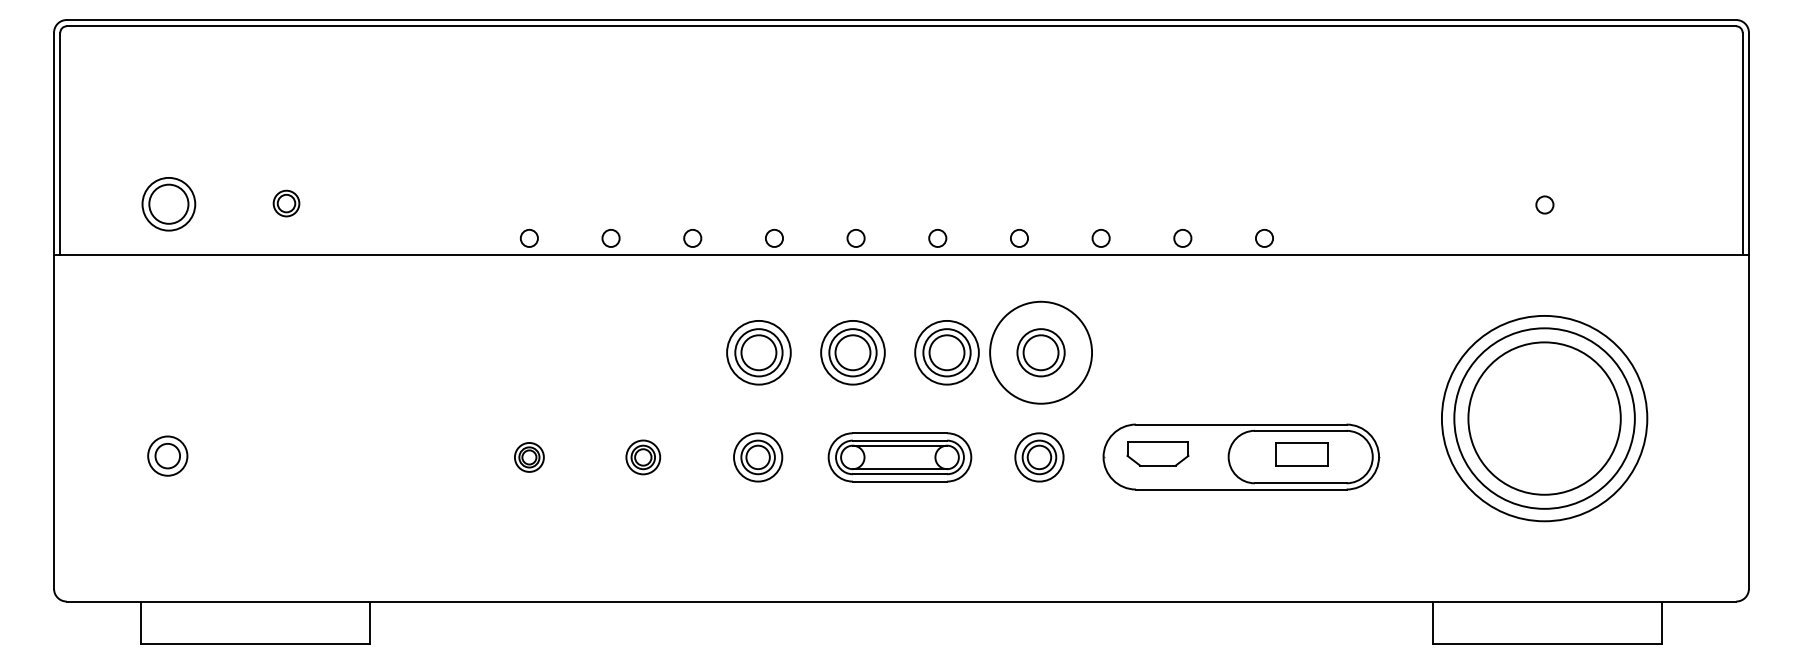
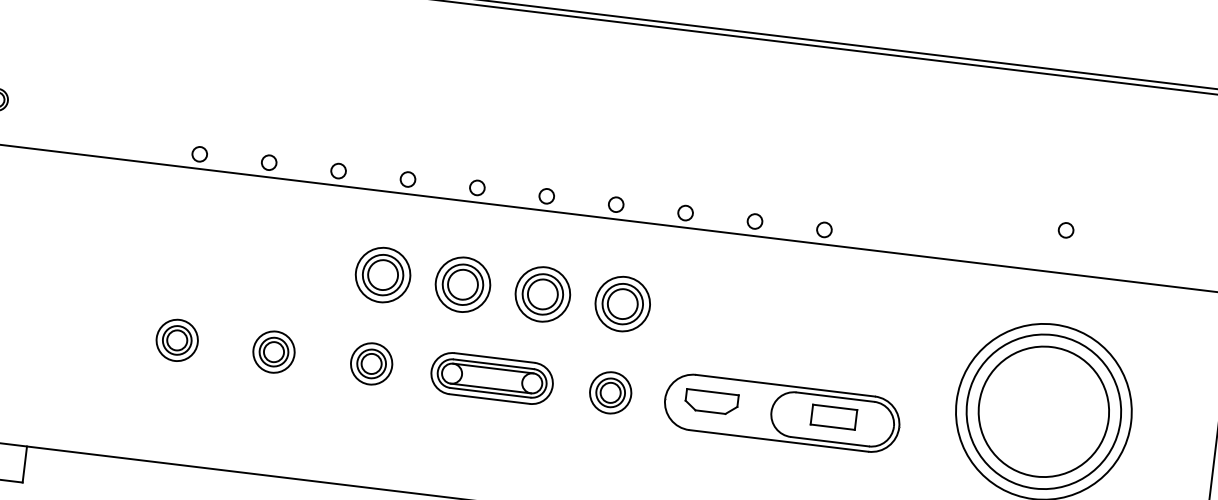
circle: (1040, 352) -> (622, 303), size x0.62
part: (529, 457) -> (177, 340), size x1.67
part: (643, 457) -> (274, 352), size x1.43

